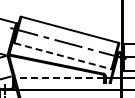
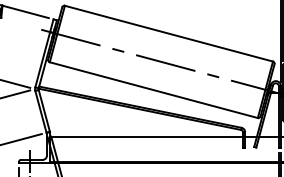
line: (63, 56) -> (155, 90), dashed -> solid
line: (58, 78) -> (144, 138), dashed -> solid

